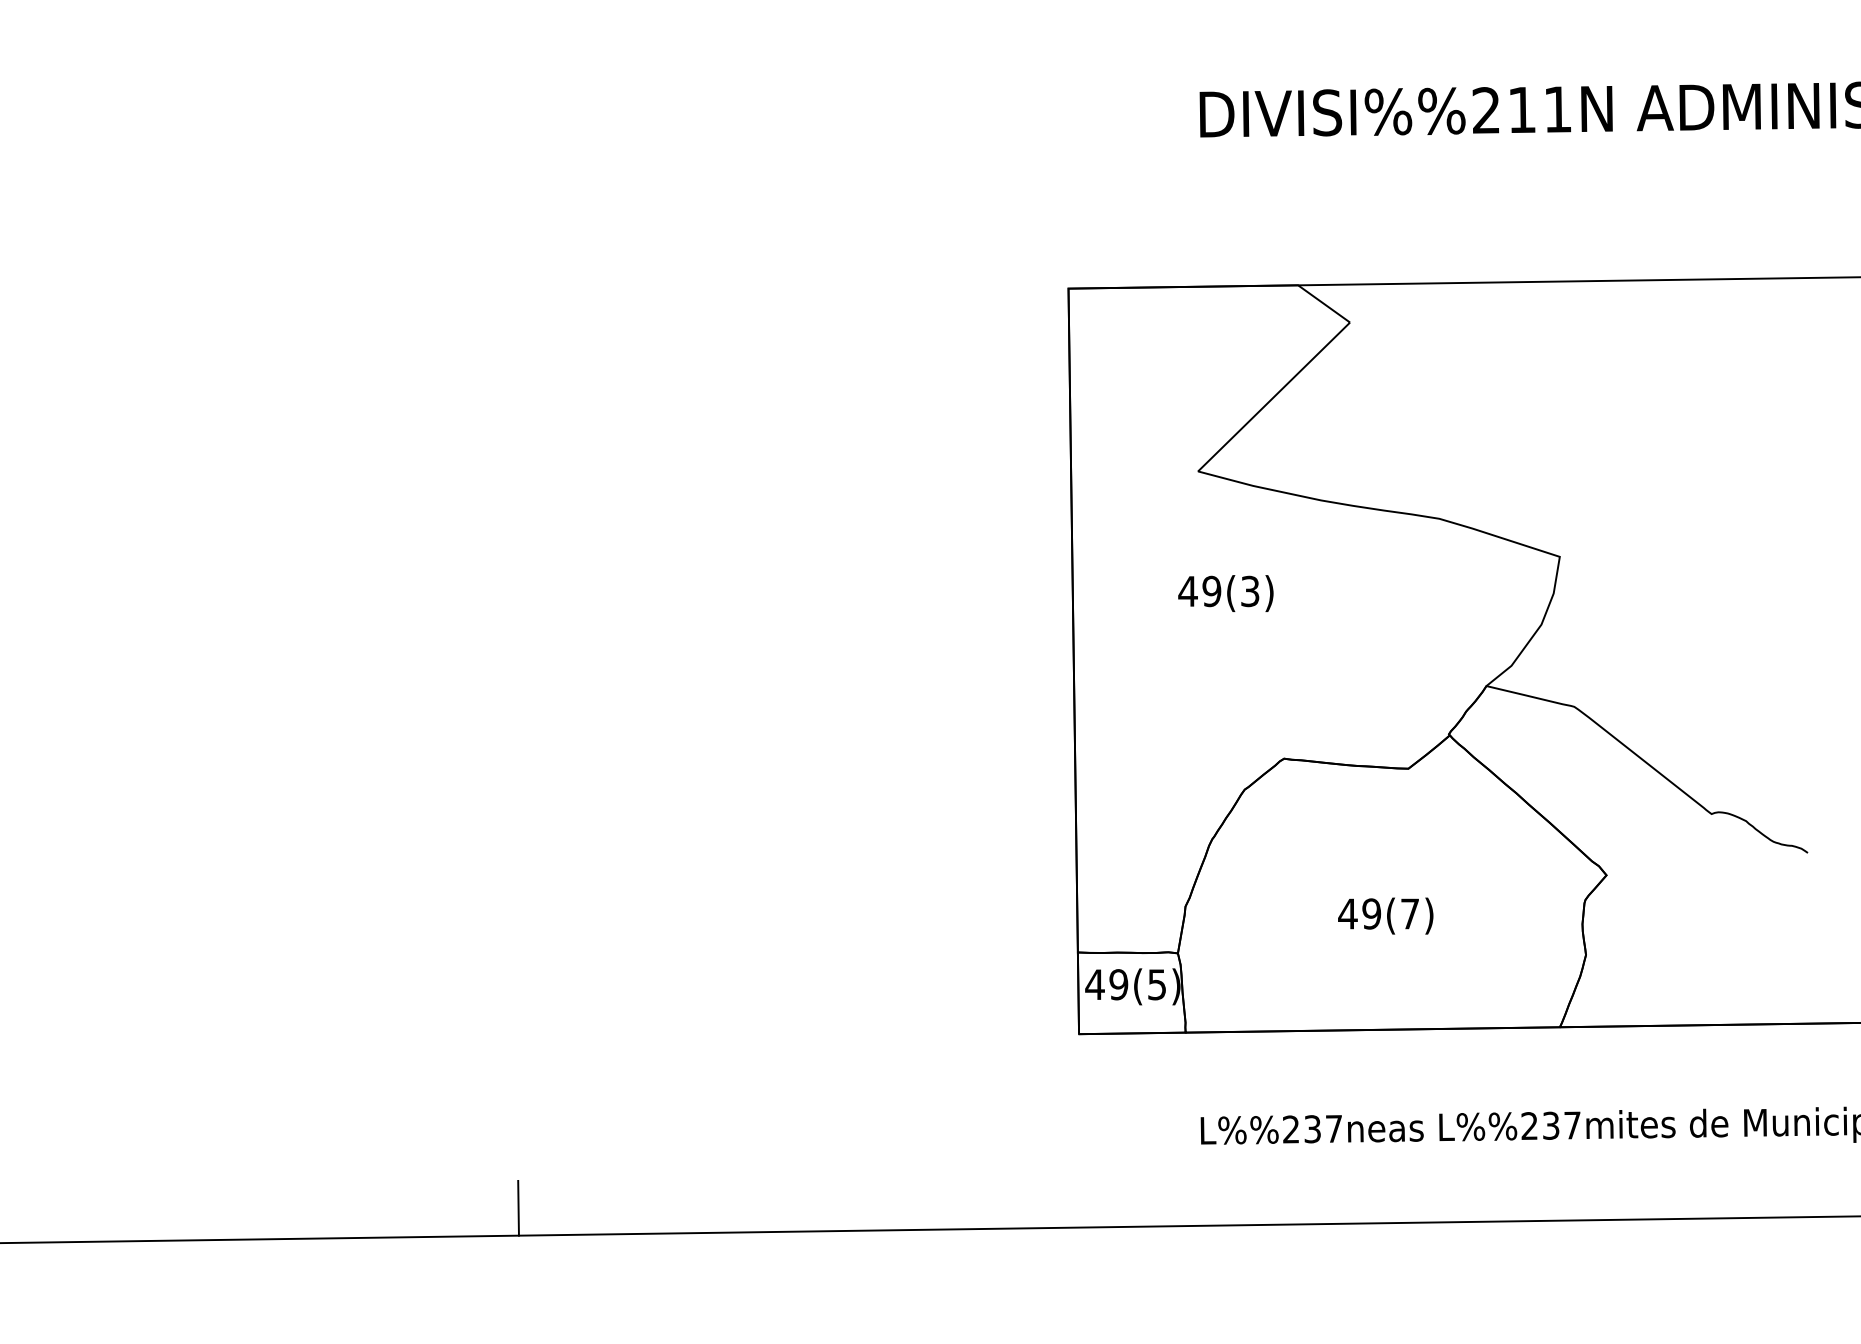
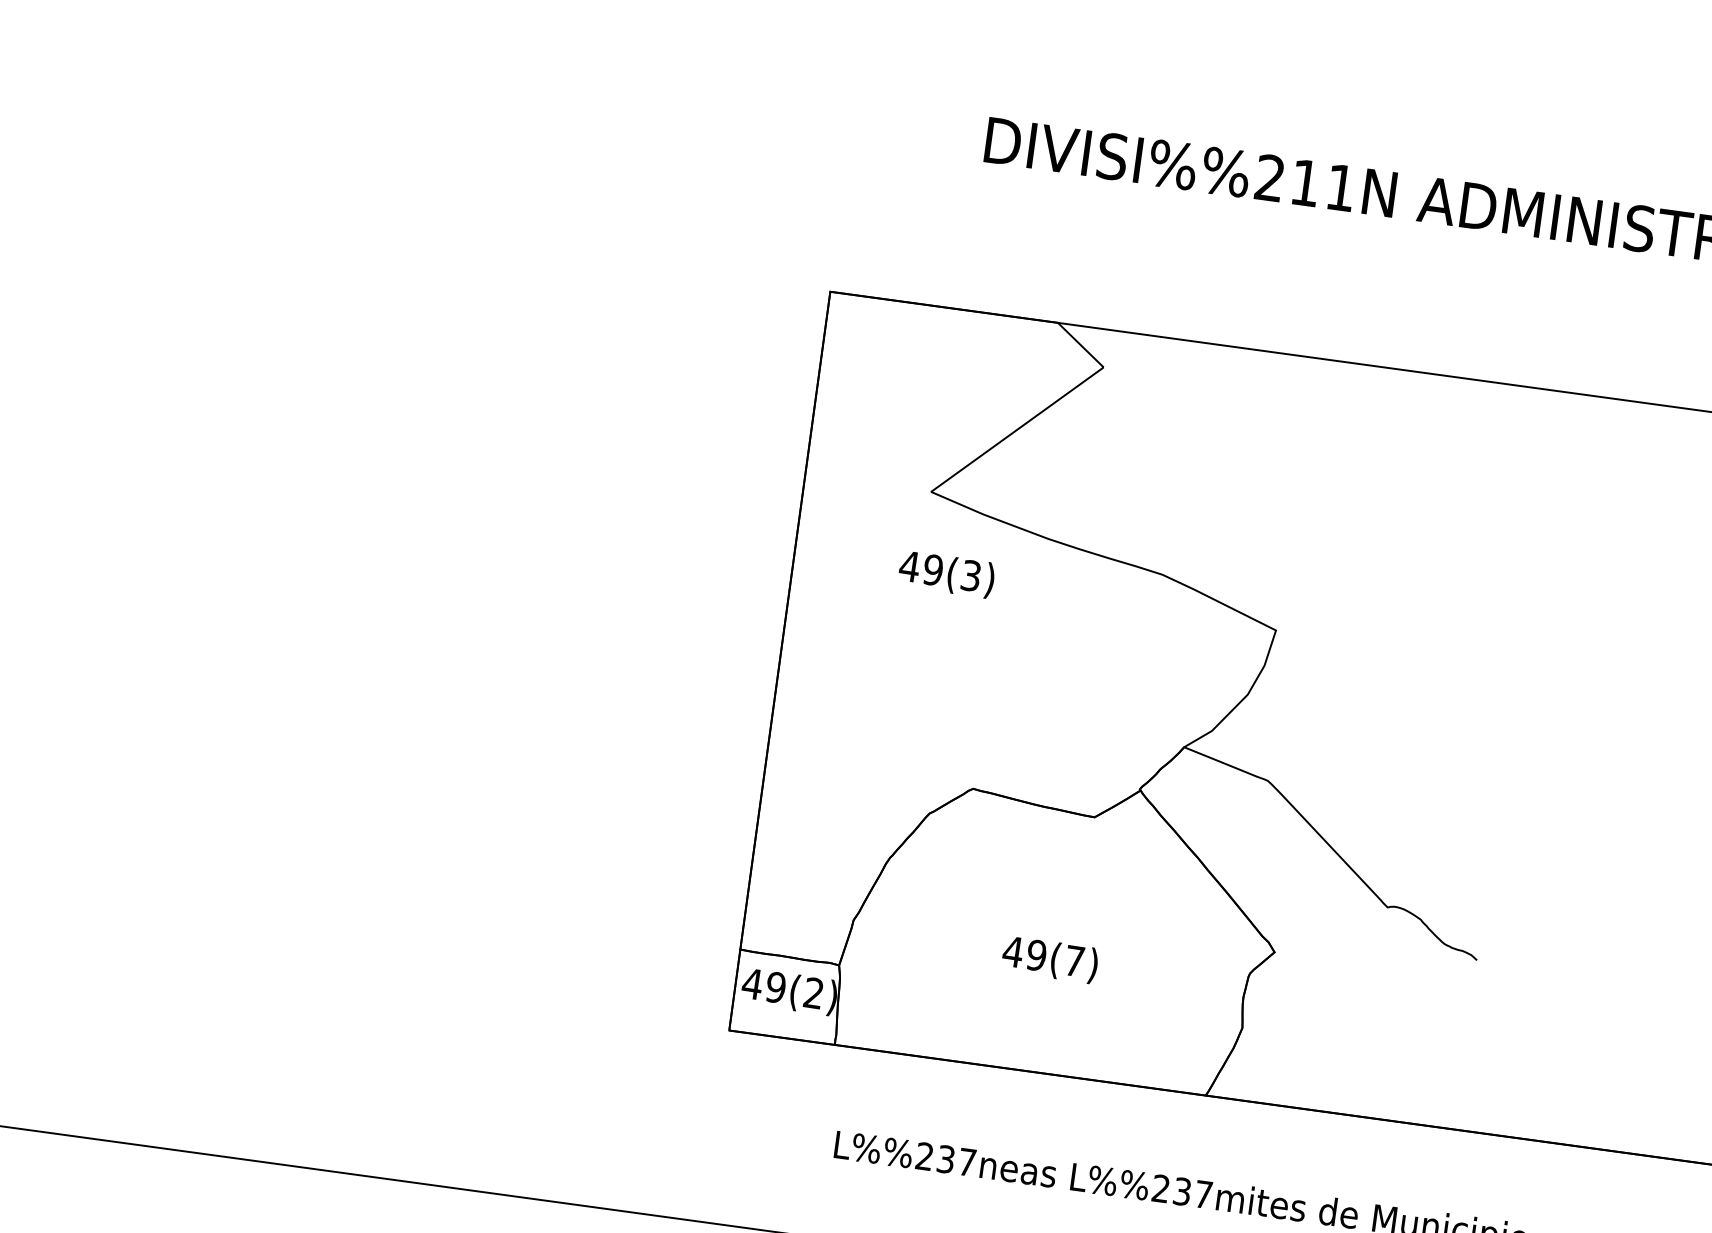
text: (1225, 593) -> (946, 574), moved
text: (1156, 984) -> (813, 992), 49(5) -> 49(2)
line: (518, 1207) -> (149, 1118), removed

